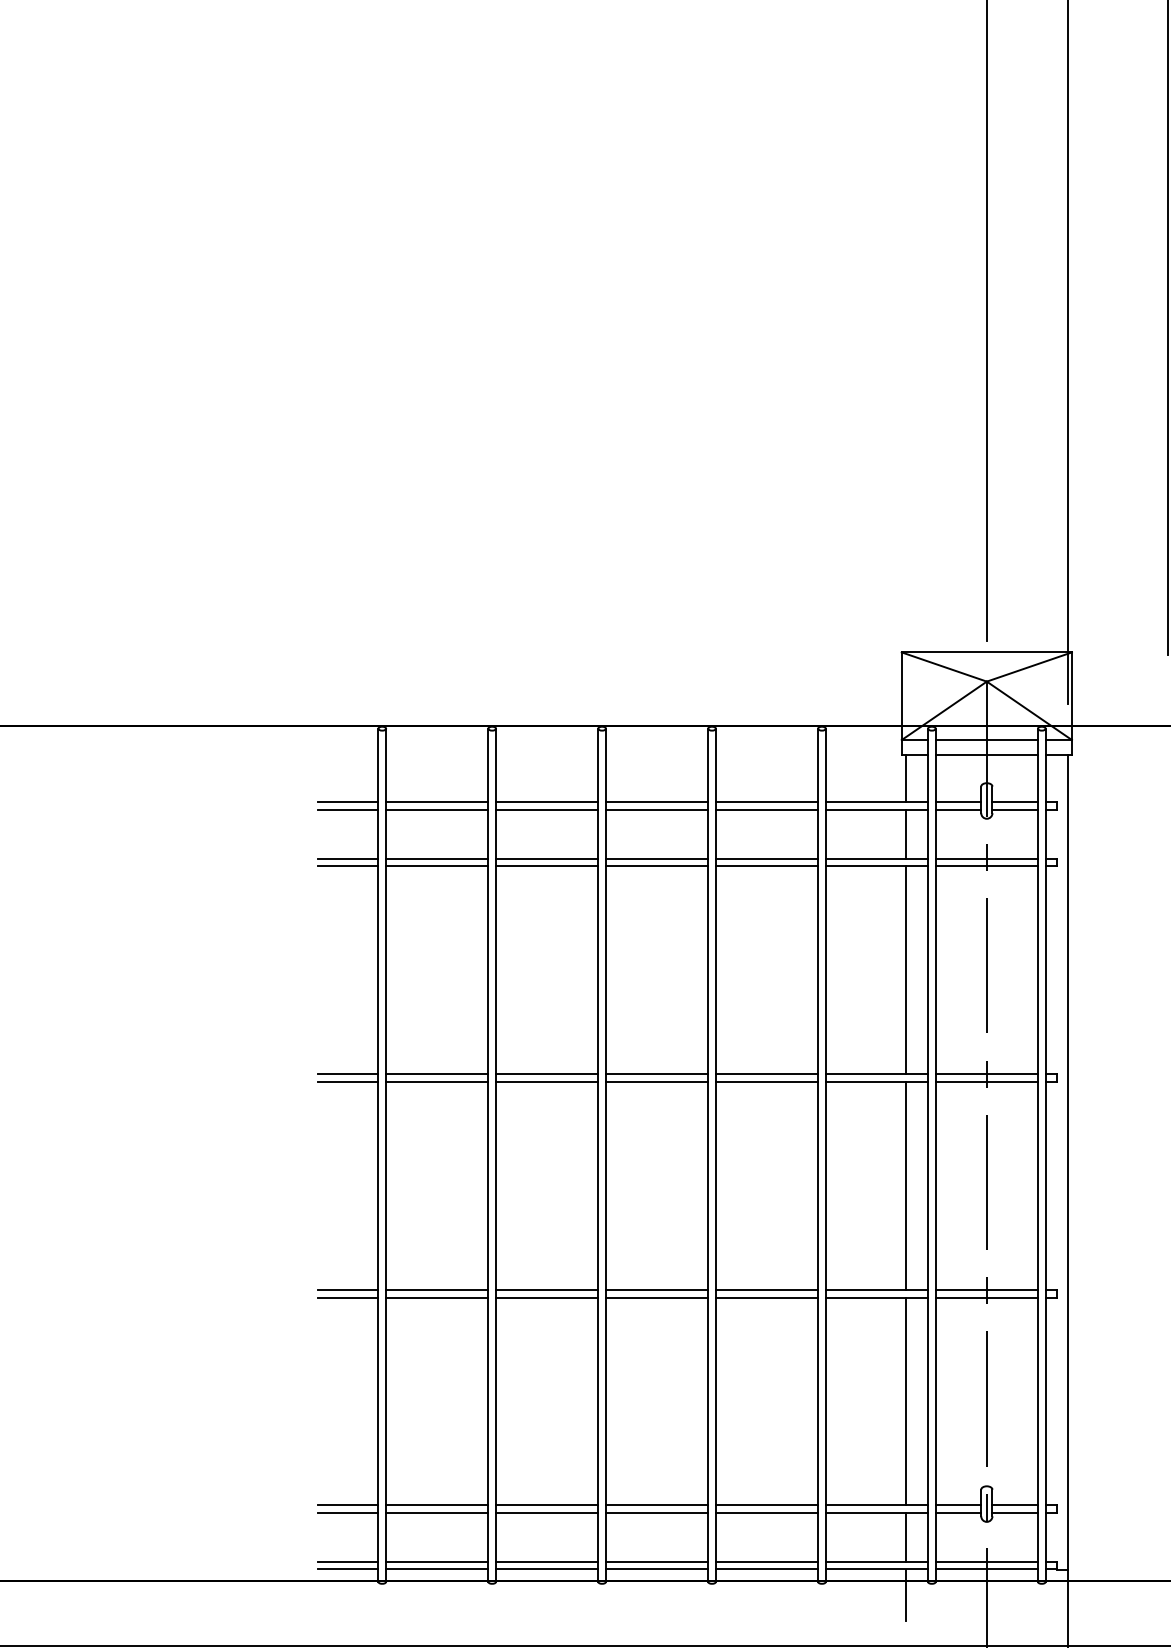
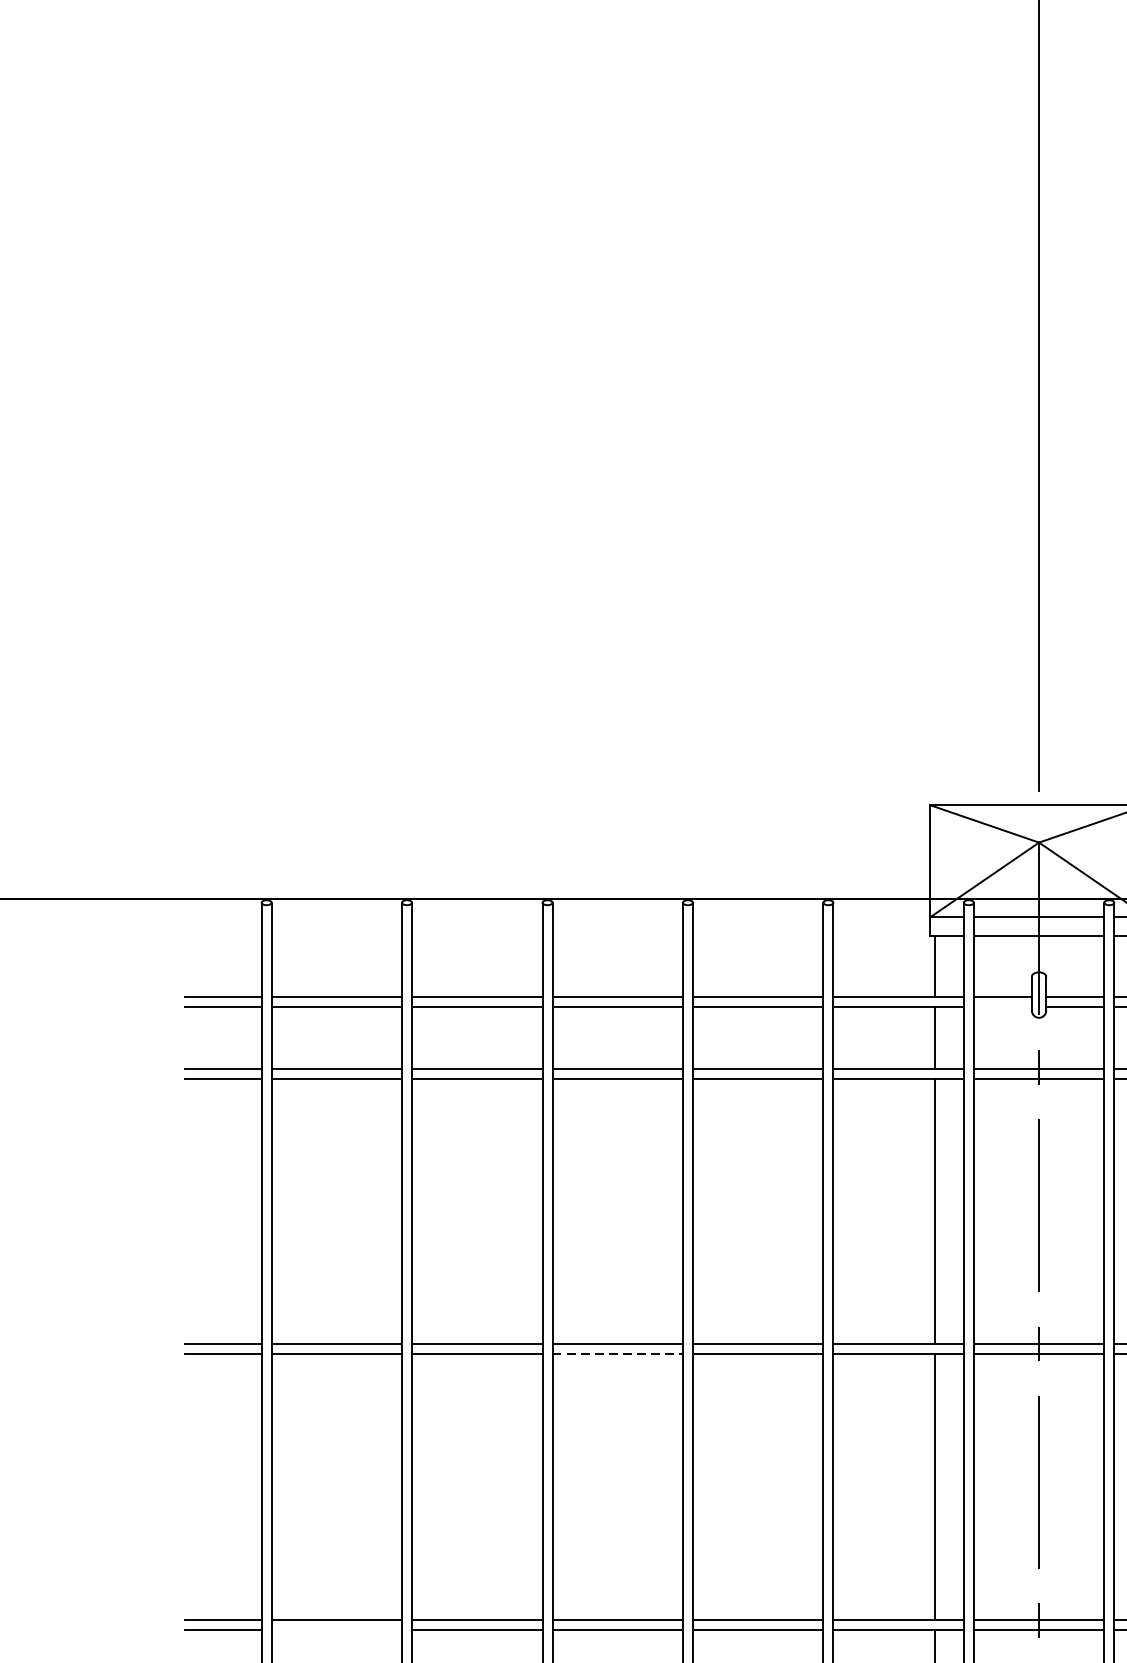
line: (958, 810) -> (1002, 1007), removed
line: (657, 1081) -> (618, 1353), solid -> dashed
line: (437, 1297) -> (337, 1629), removed

